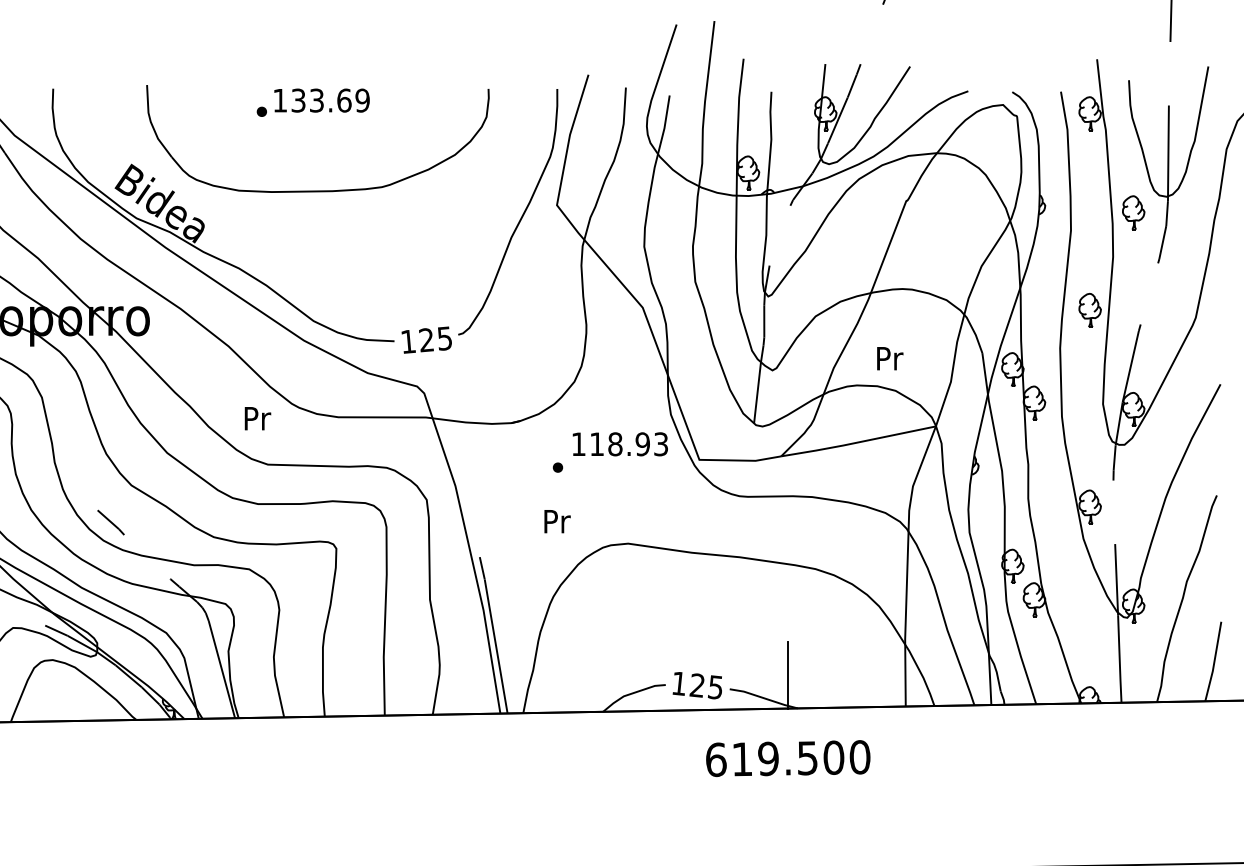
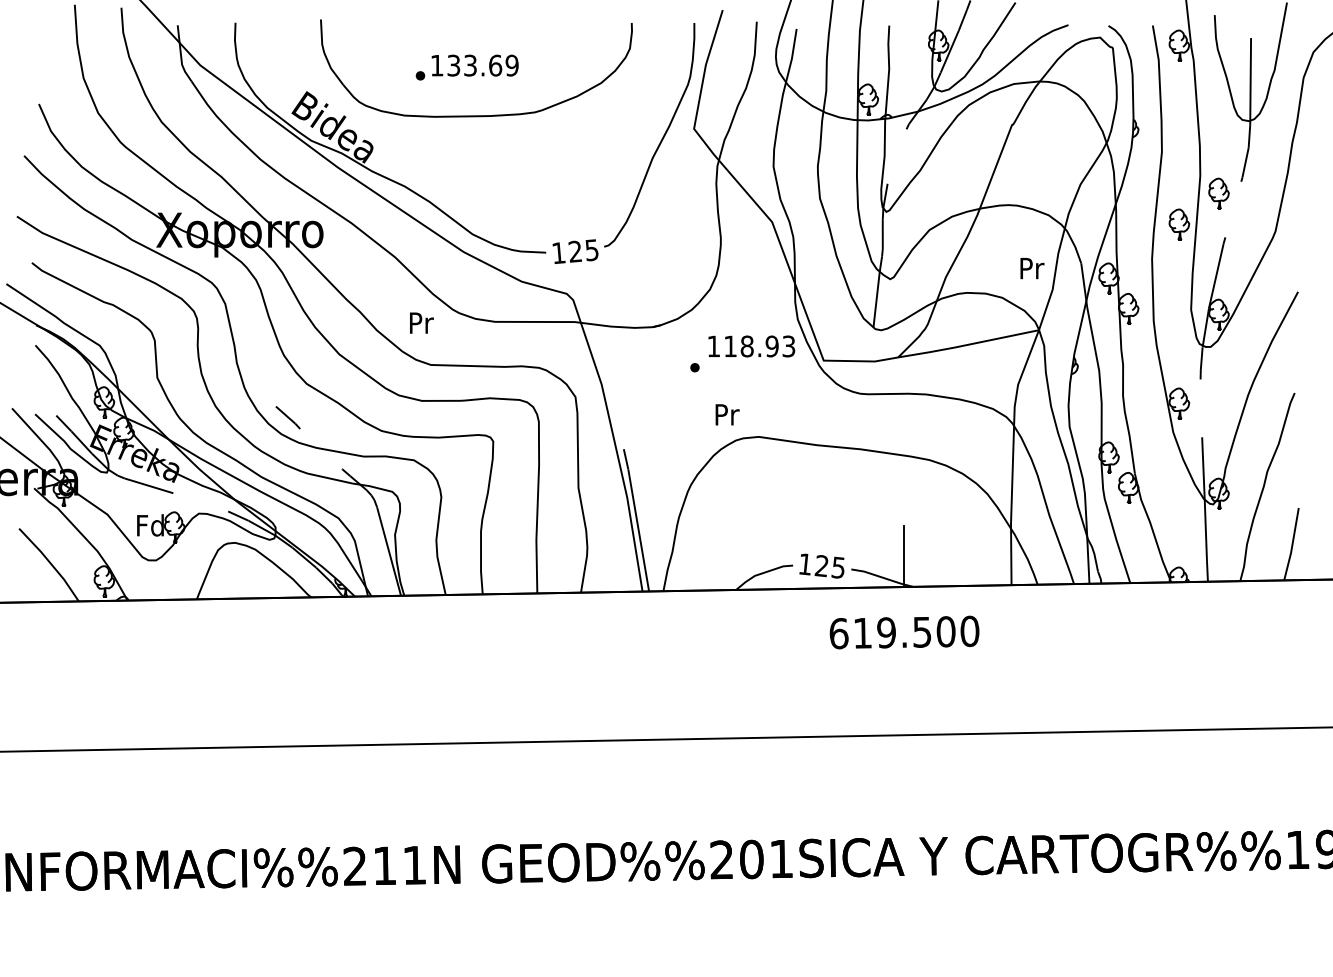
text: (312, 102) -> (466, 67), moved
part: (1133, 212) -> (1218, 193), moved
text: (890, 358) -> (1032, 268), moved
text: (557, 521) -> (727, 414), moved

